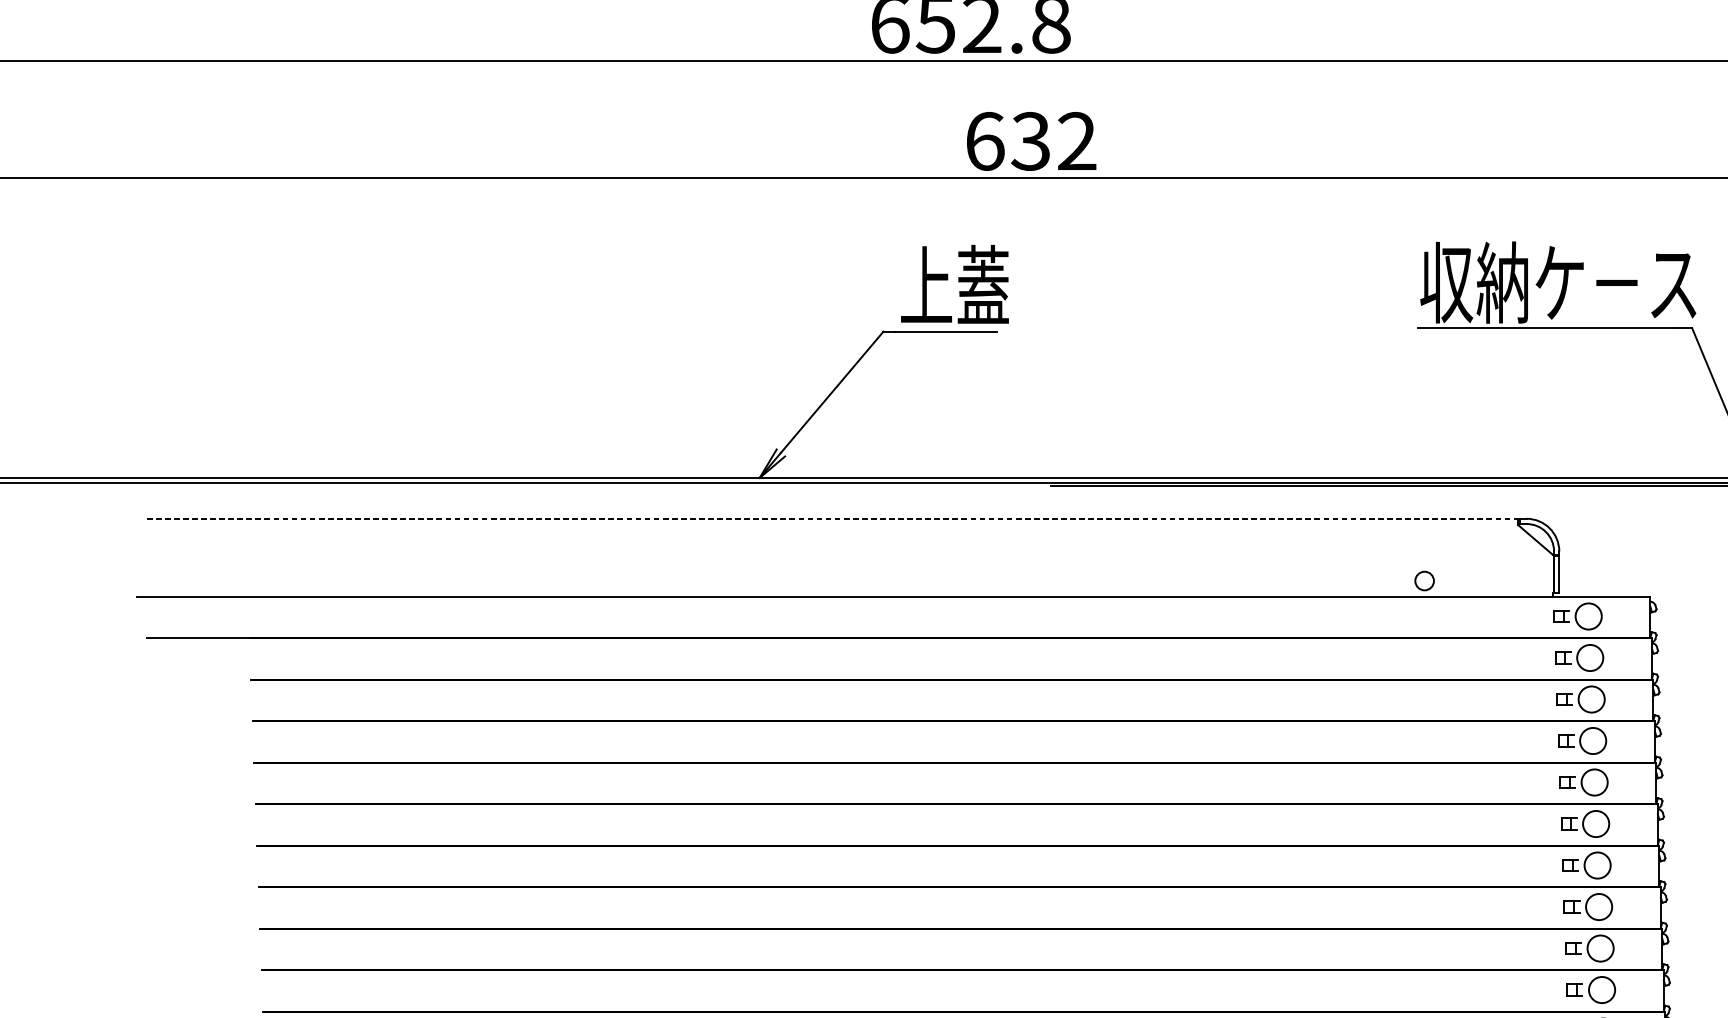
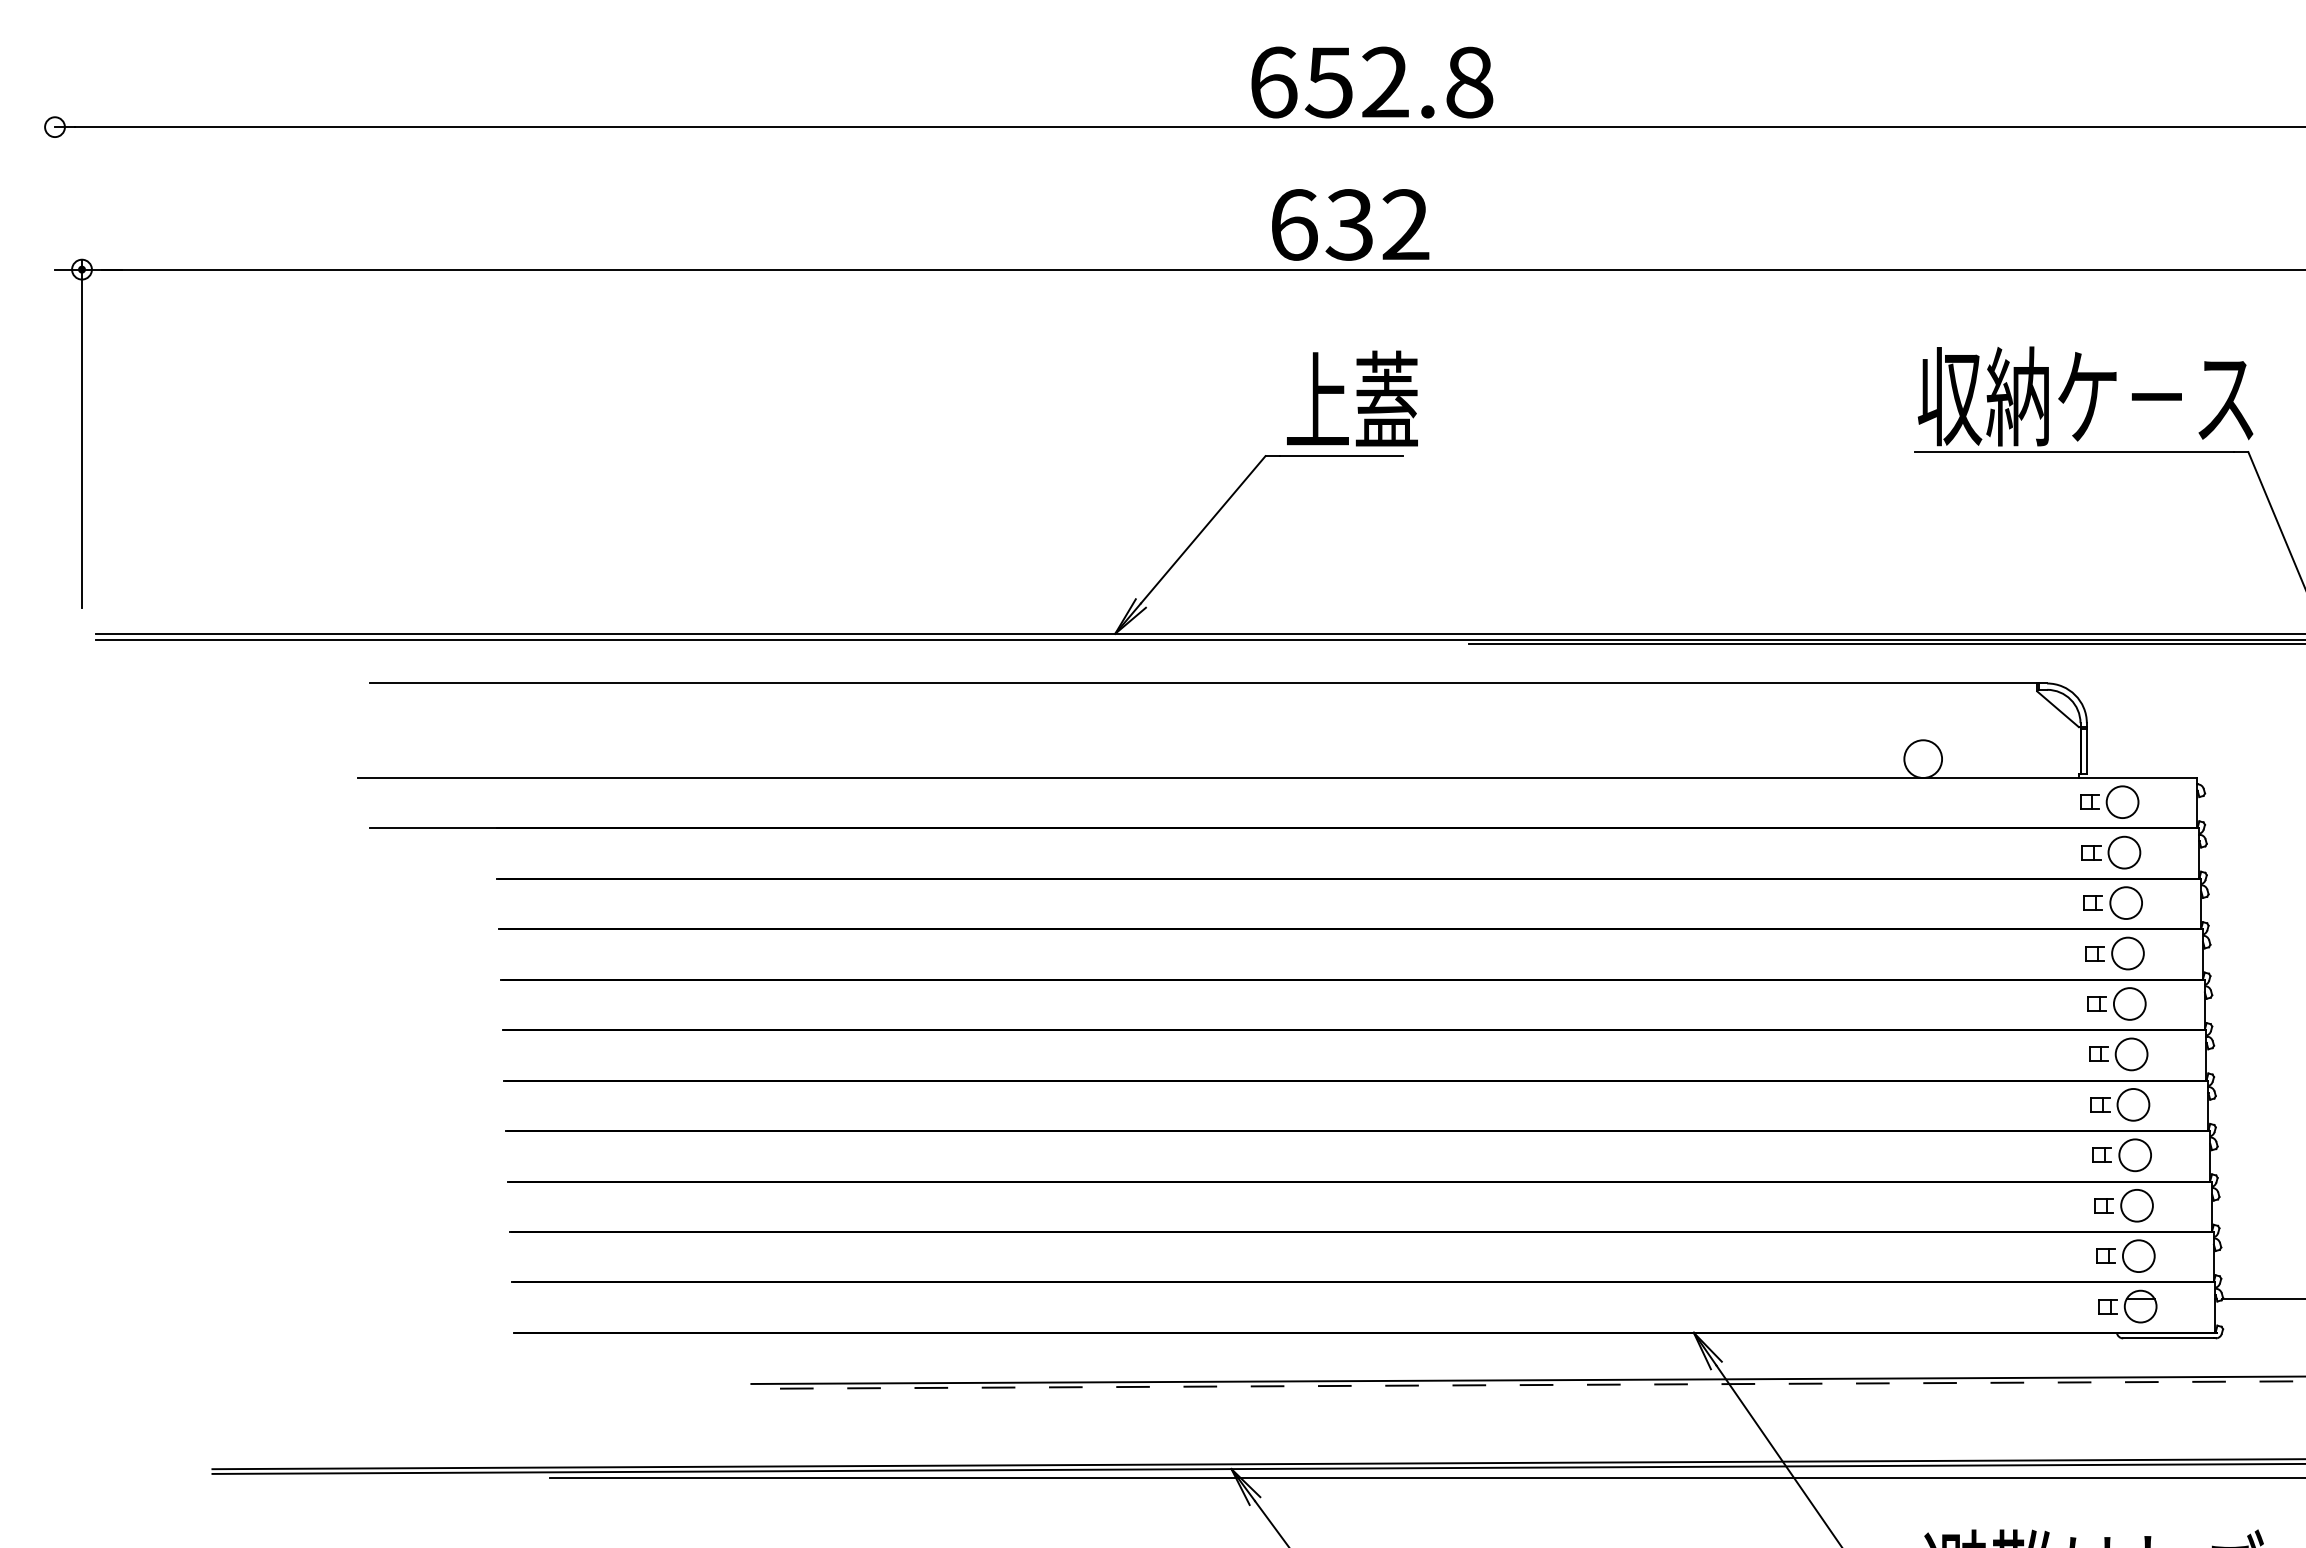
text: (1031, 141) -> (1350, 224), moved
line: (833, 518) -> (1204, 683), dashed -> solid
circle: (1424, 581) -> (1923, 759), size x1.67

